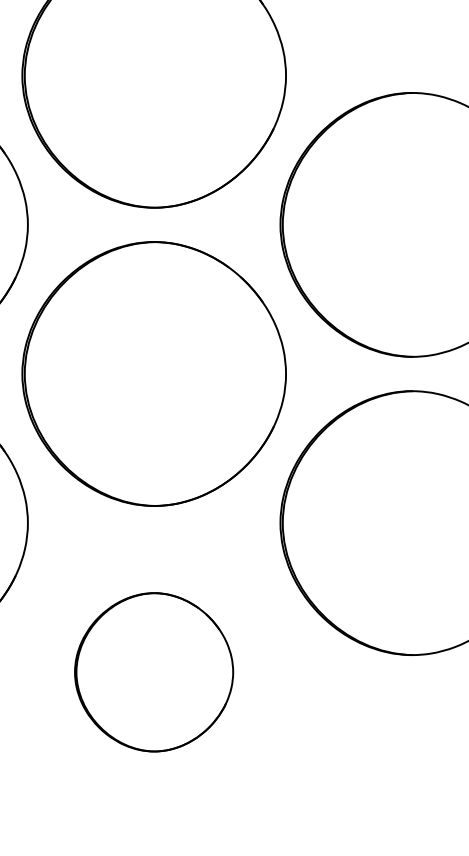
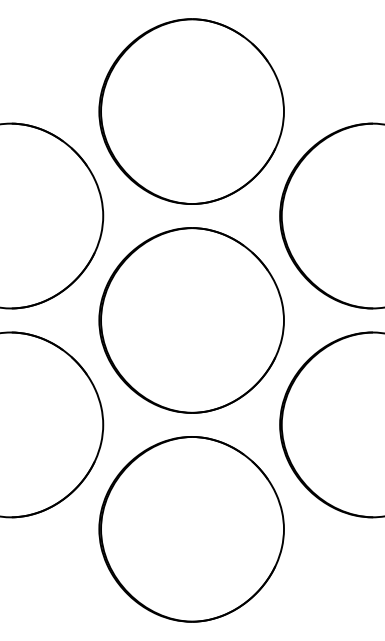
part: (153, 672) -> (191, 529), size x1.67

